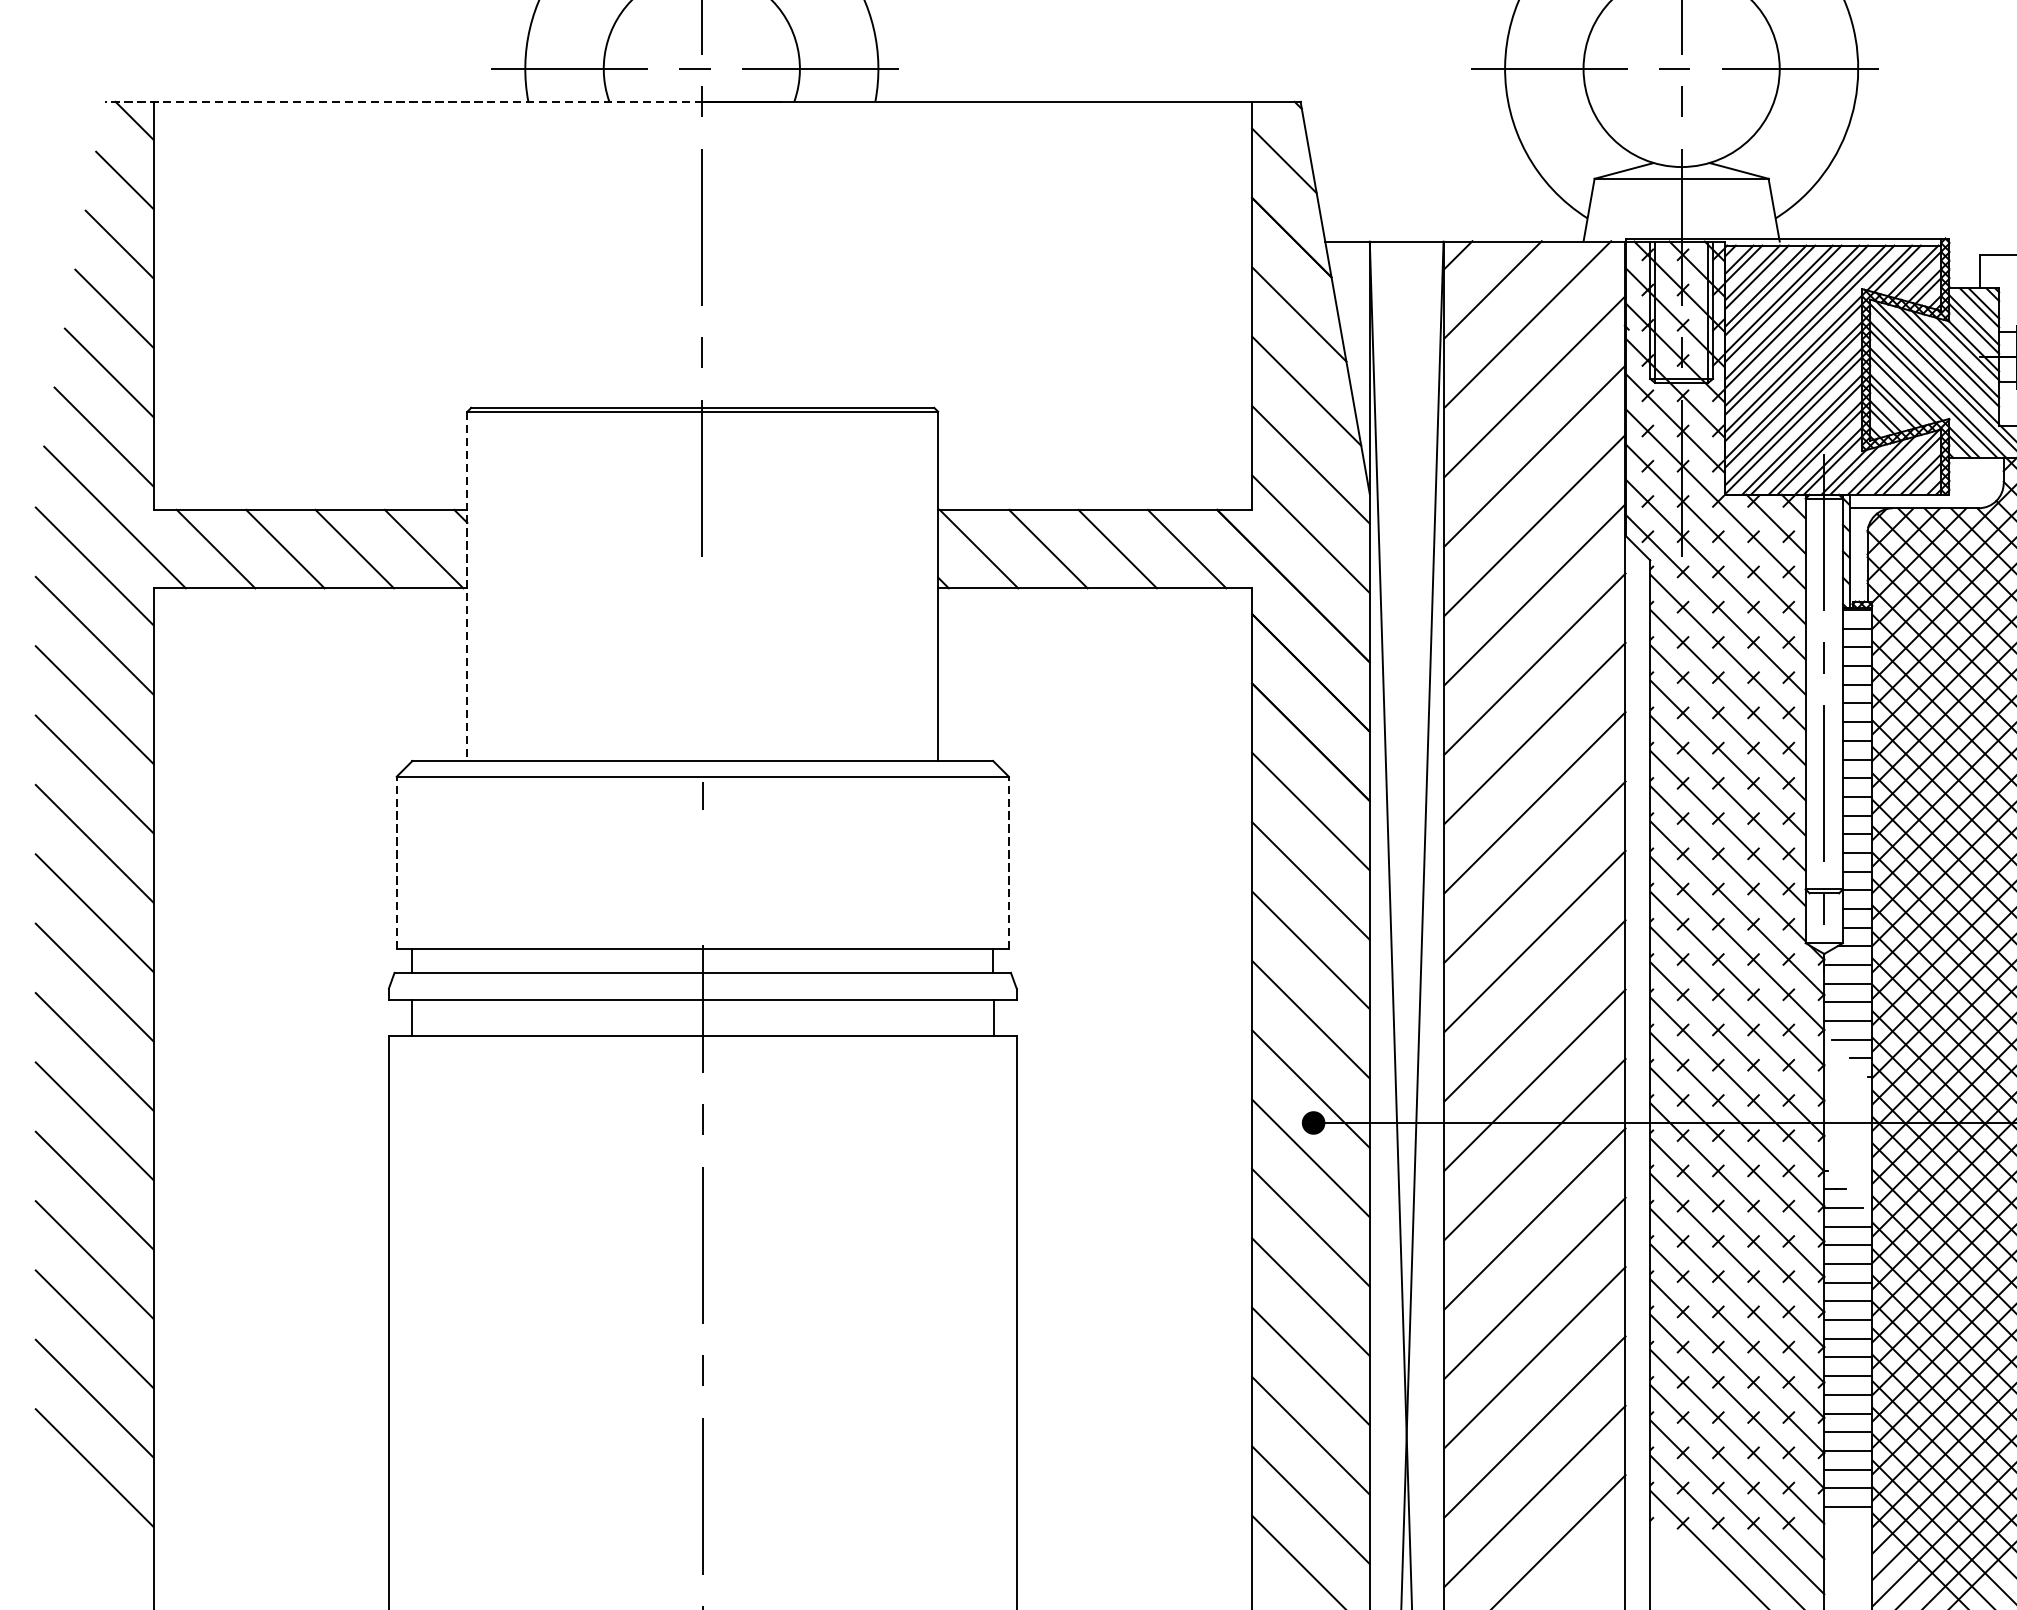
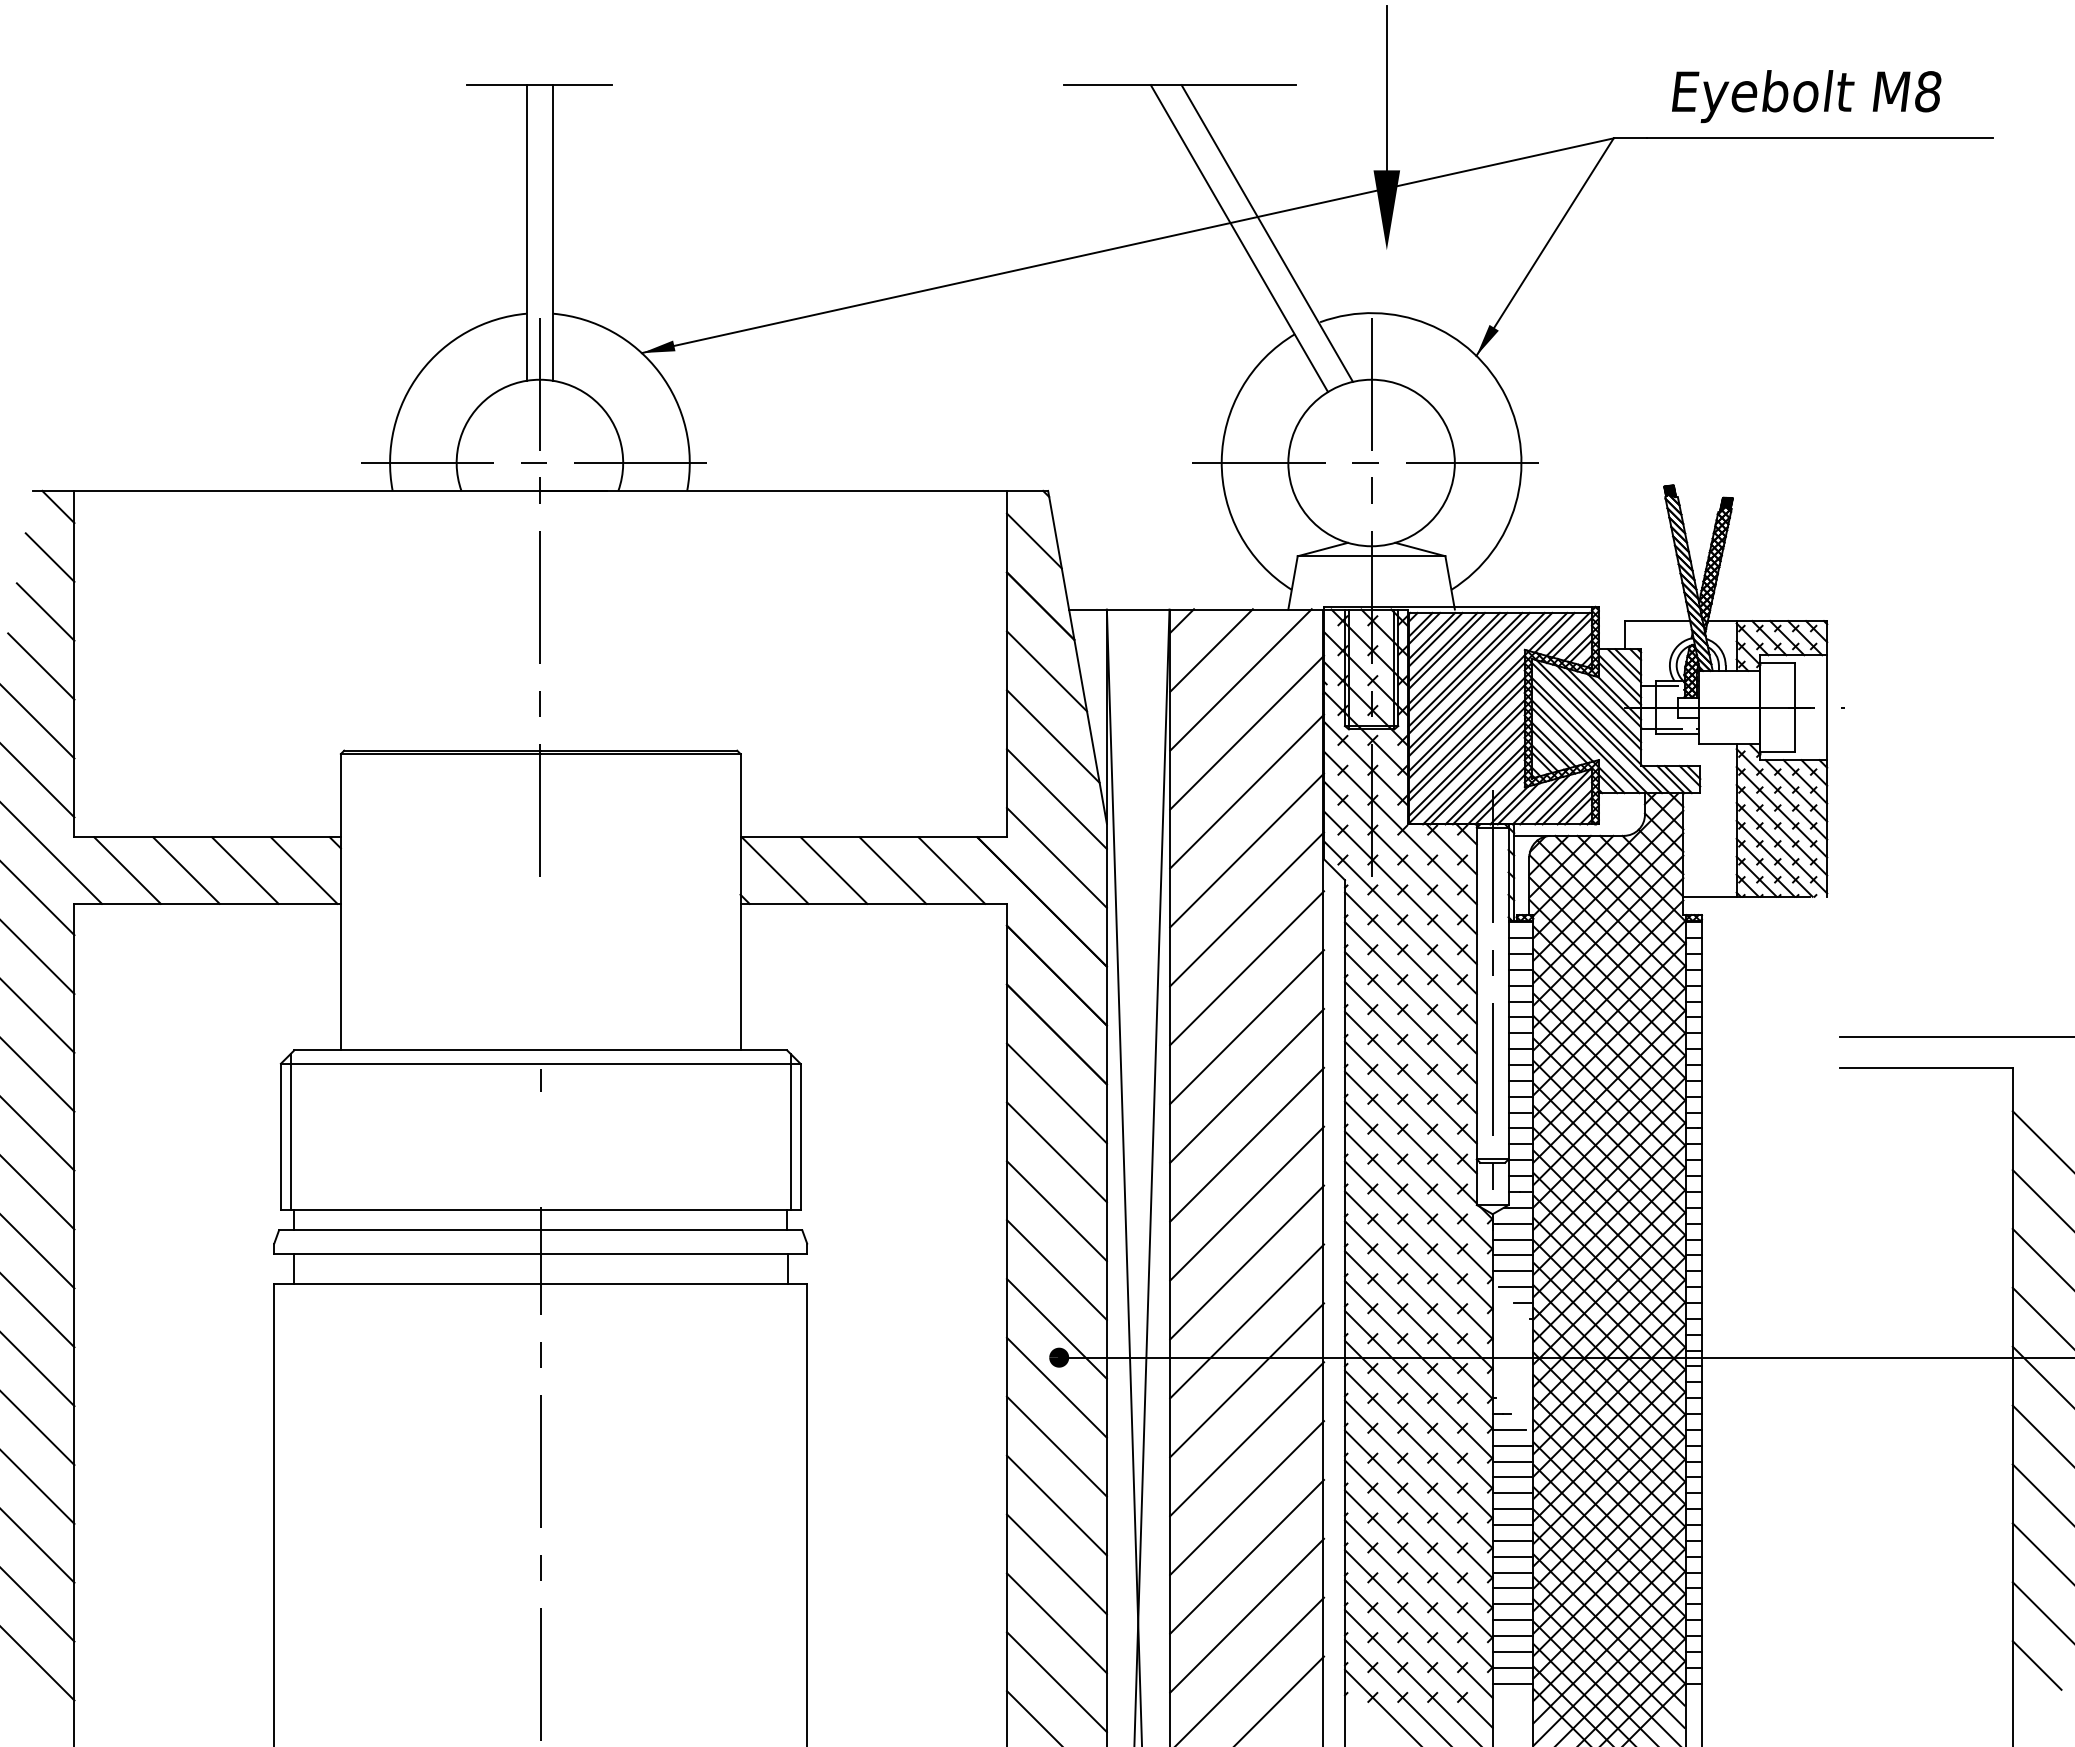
line: (403, 101) -> (286, 490), dashed -> solid
line: (466, 586) -> (340, 902), dashed -> solid
line: (407, 856) -> (290, 1131), added
line: (997, 856) -> (790, 1131), added
line: (396, 862) -> (280, 1136), dashed -> solid
line: (1008, 862) -> (800, 1136), dashed -> solid

